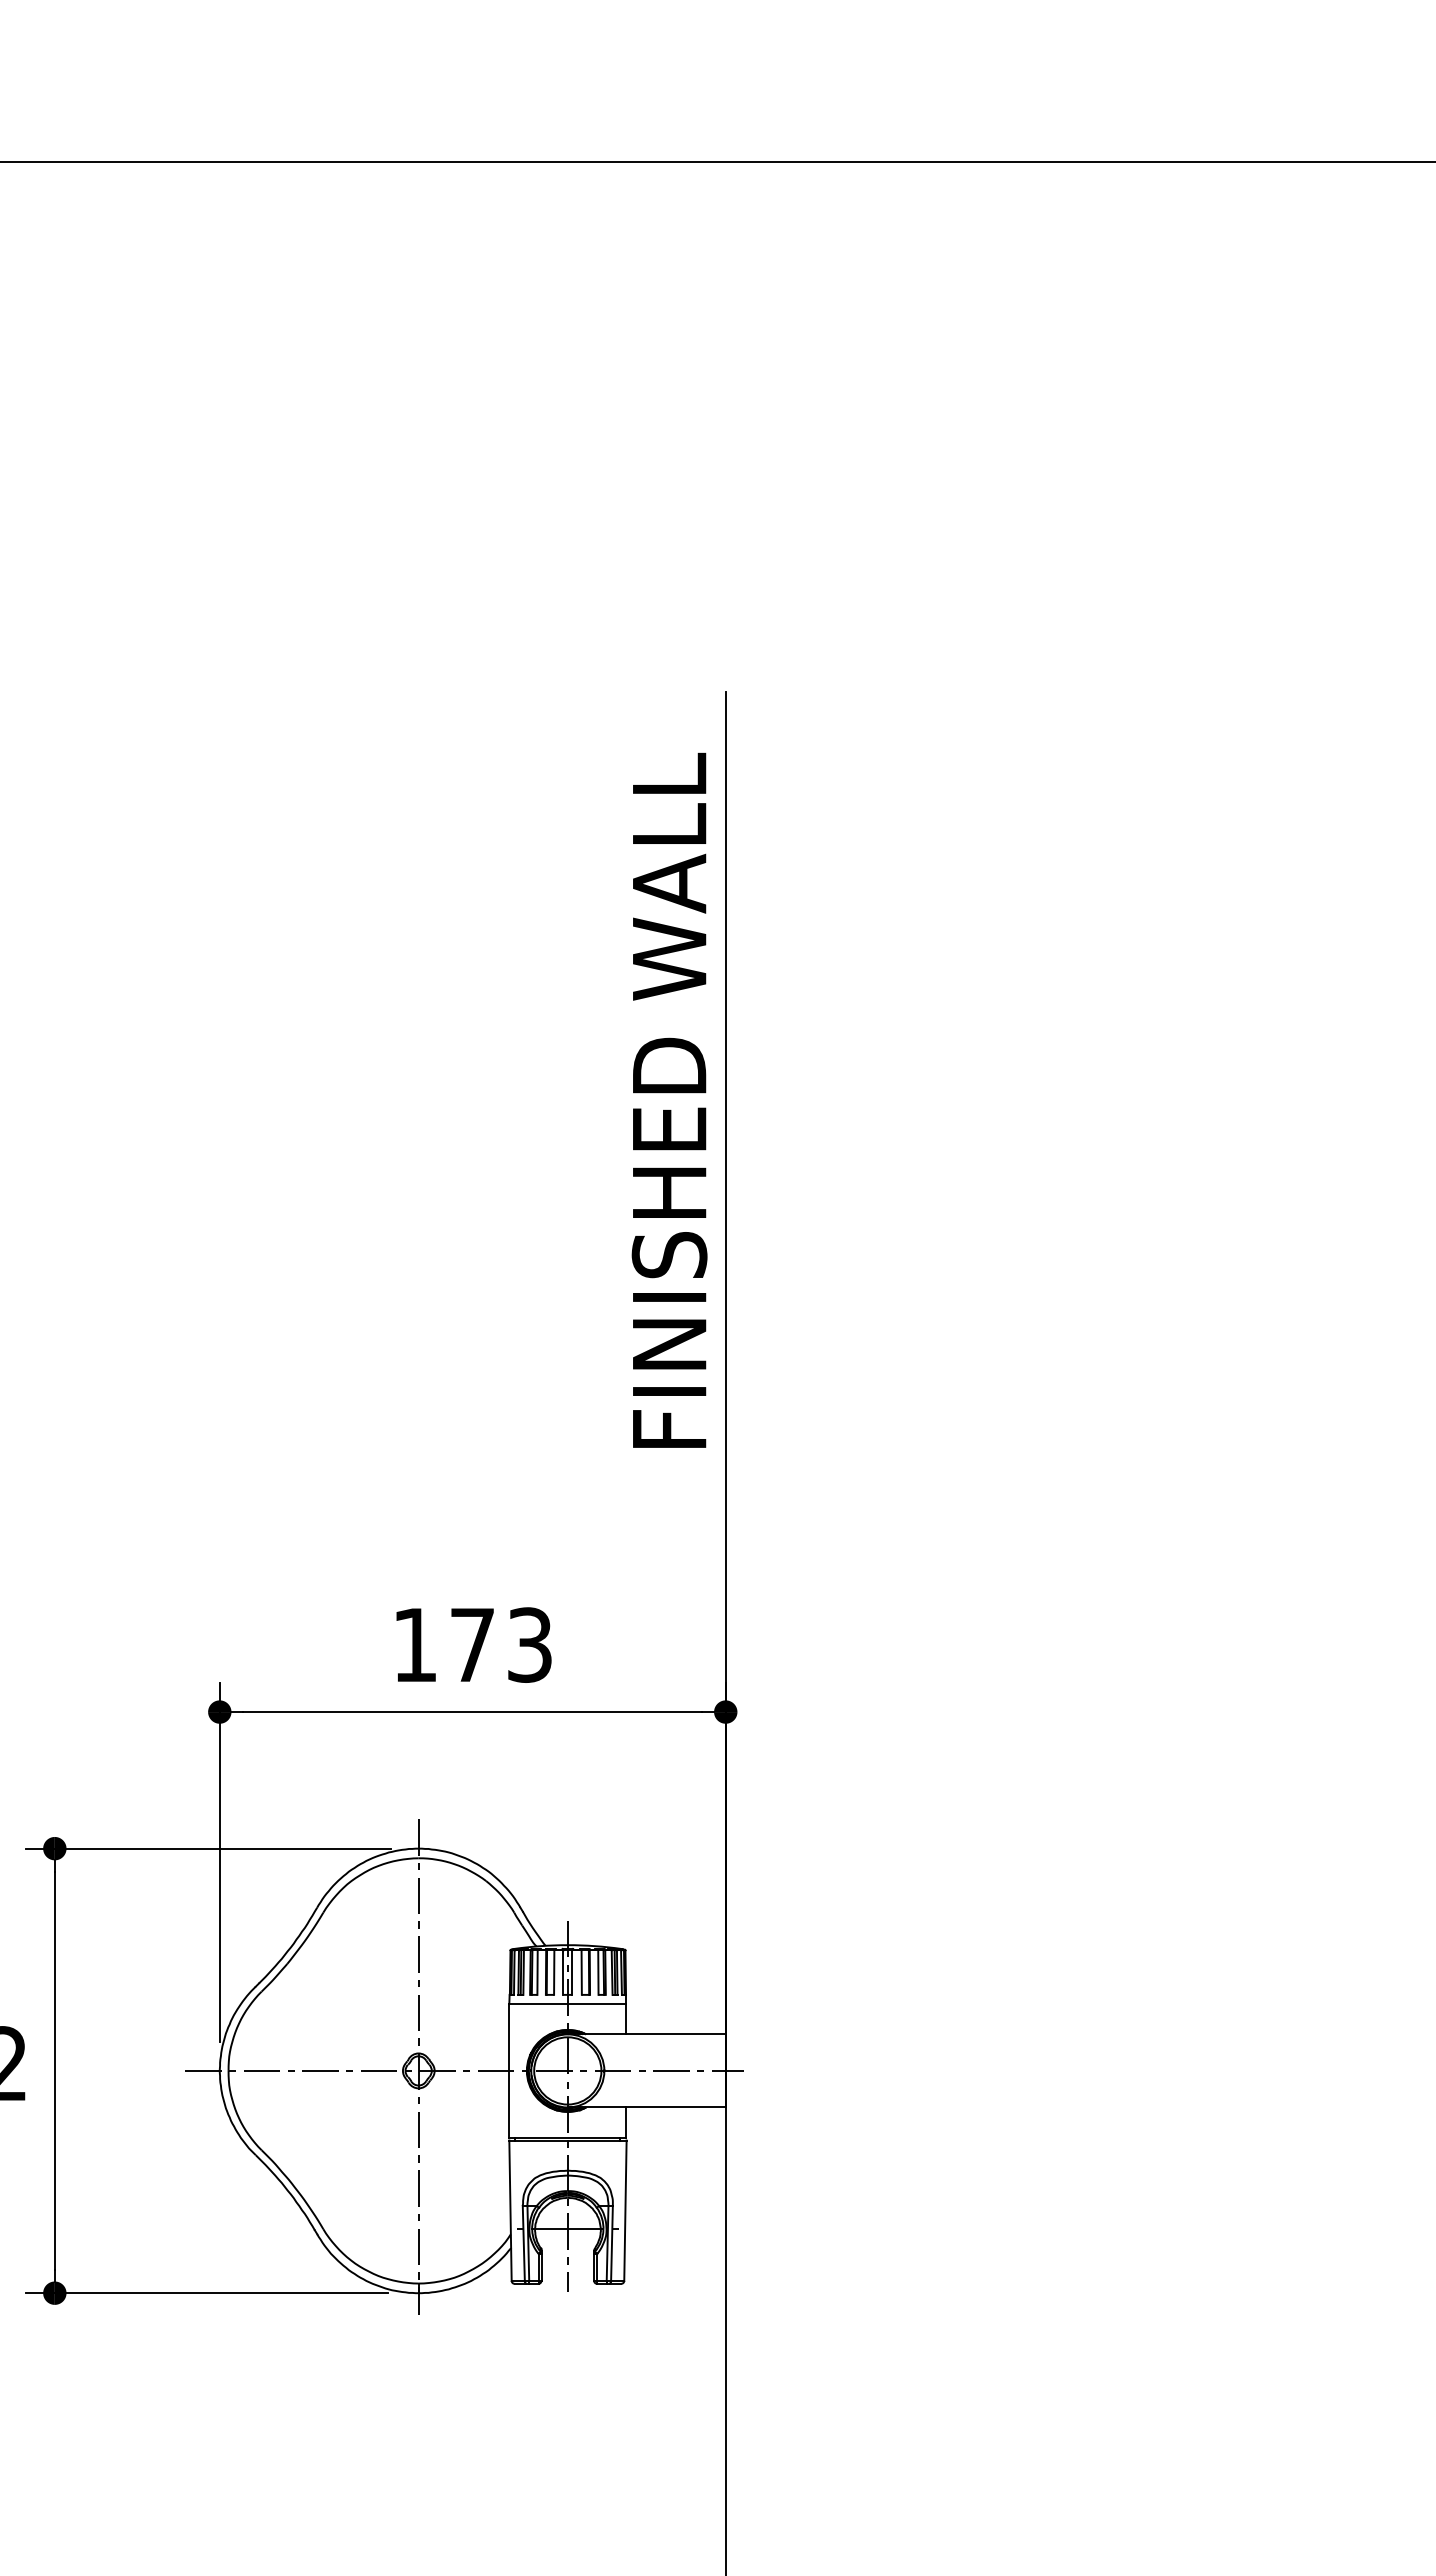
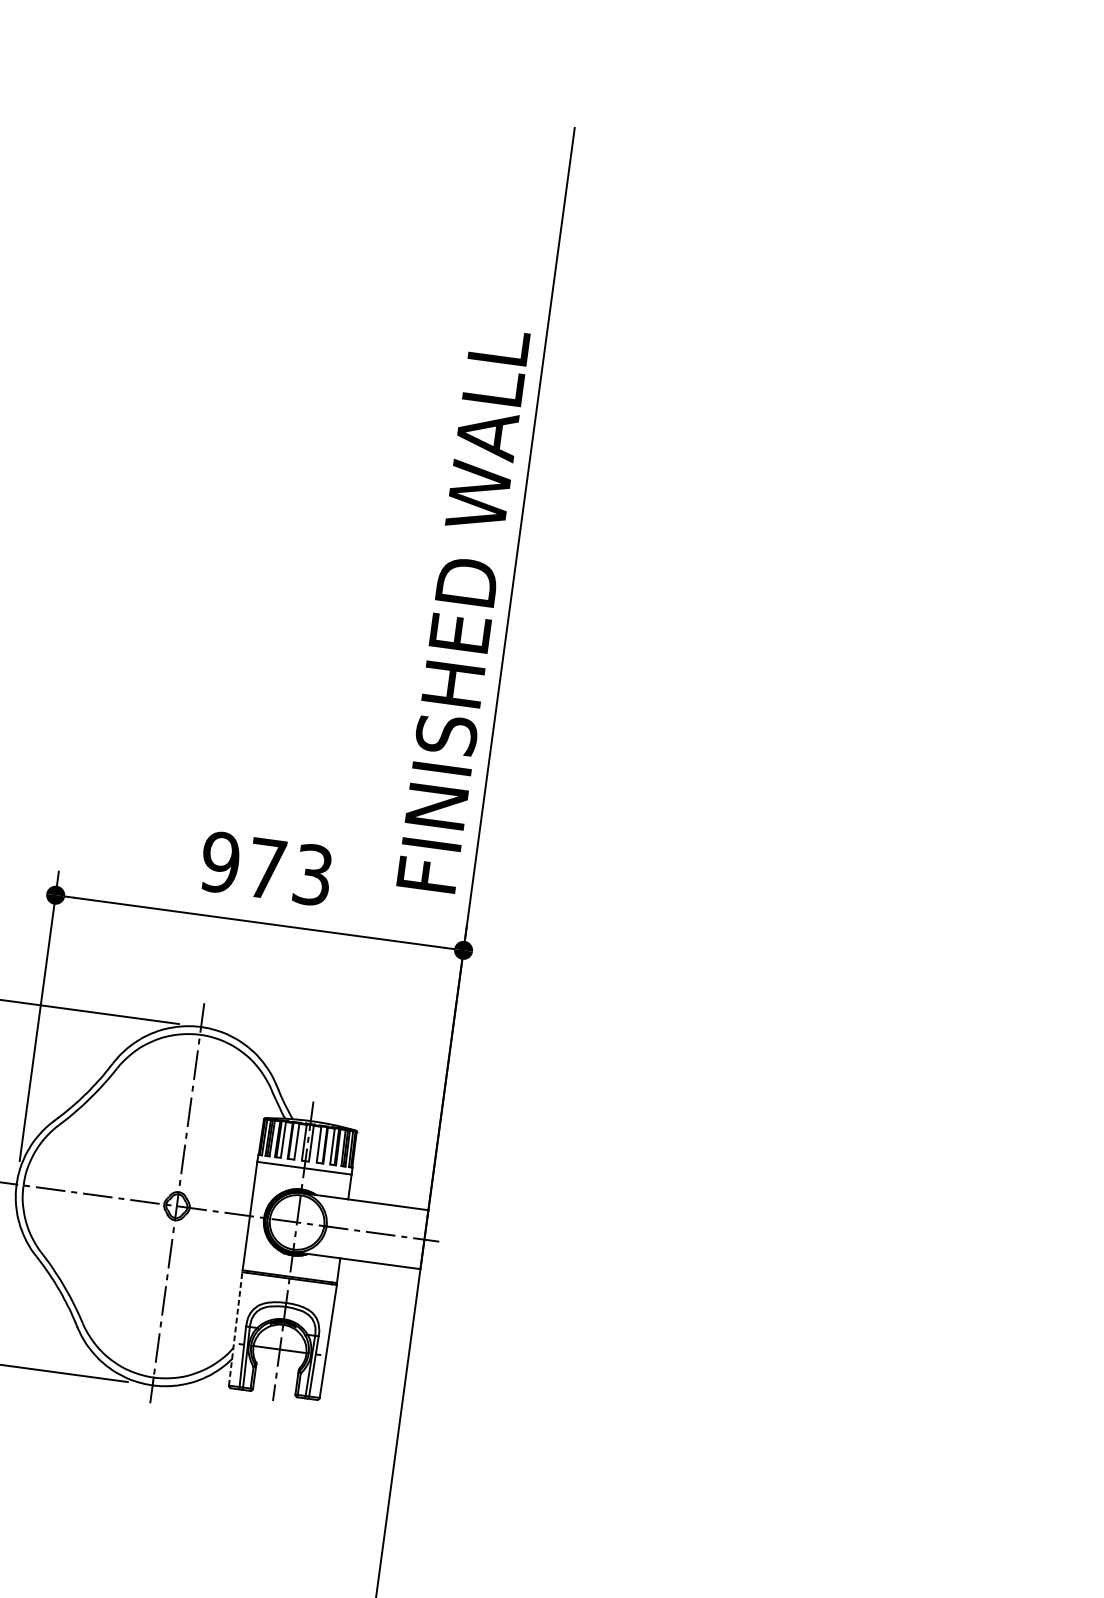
text: (669, 1099) -> (463, 609), moved
text: (414, 1644) -> (220, 861), 173 -> 973
line: (510, 2210) -> (235, 1328), solid -> dashed

